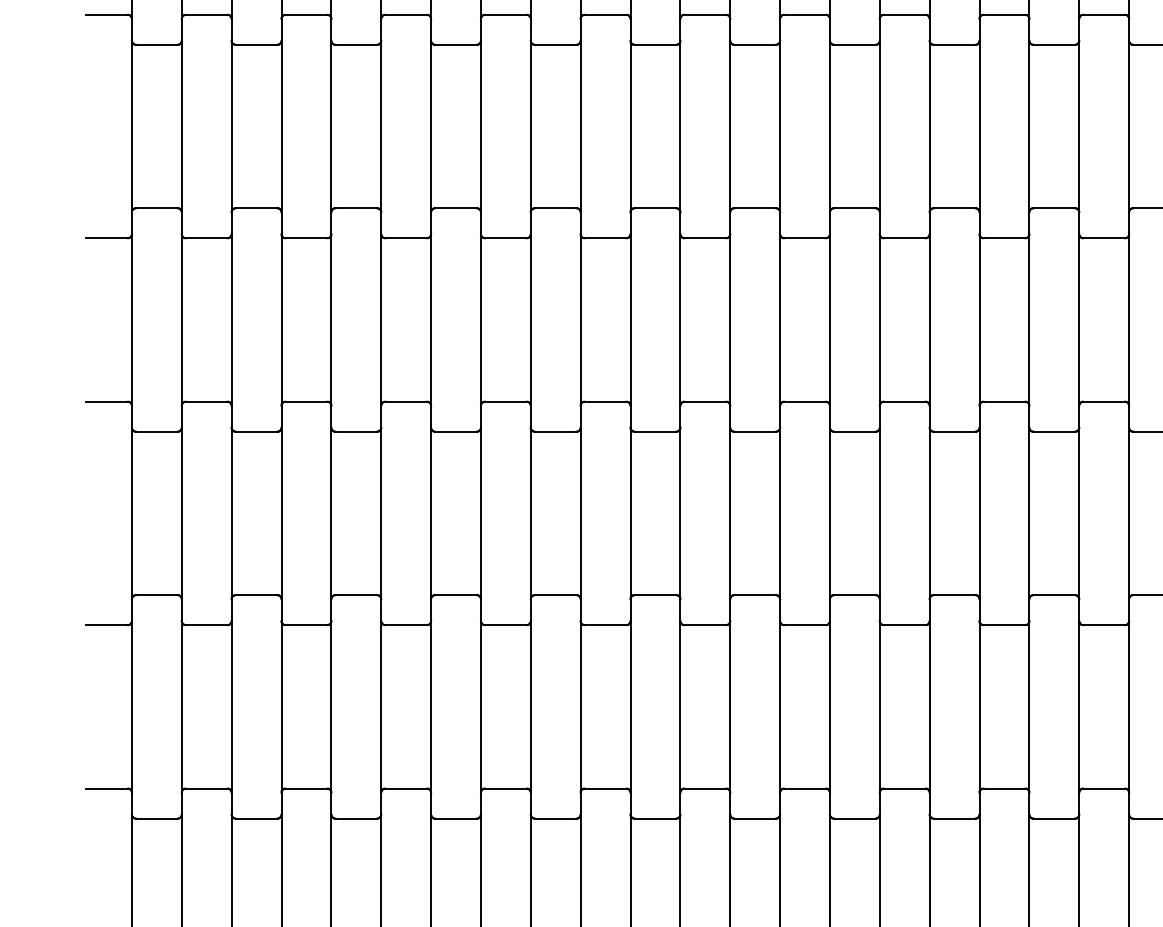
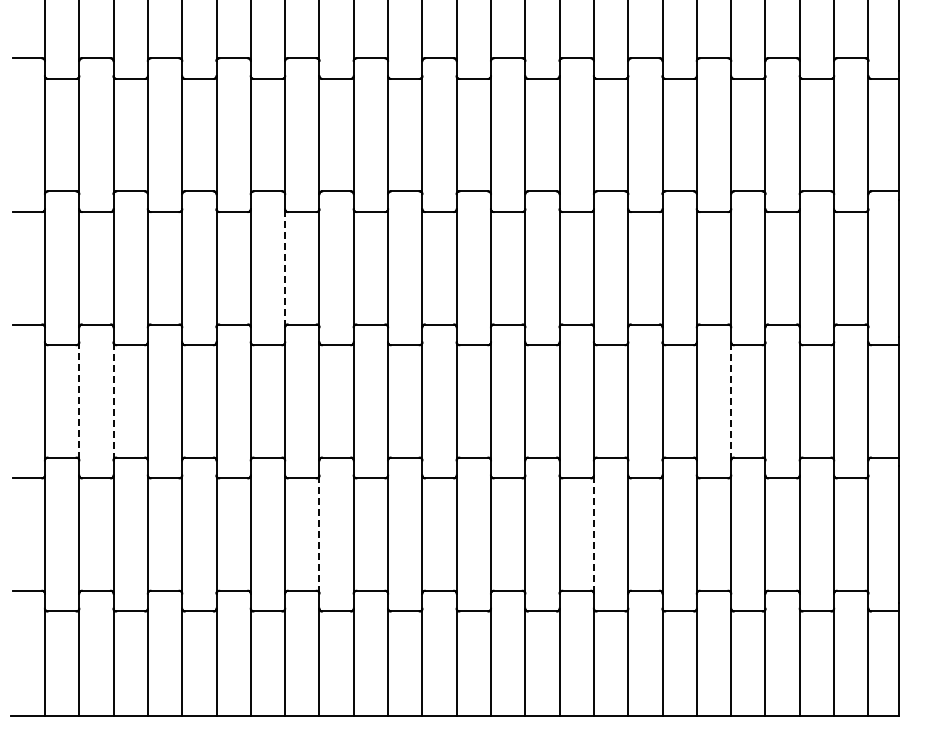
line: (481, 318) -> (285, 267), solid -> dashed
line: (231, 512) -> (113, 400), solid -> dashed
line: (1129, 512) -> (731, 400), solid -> dashed
line: (182, 513) -> (79, 401), solid -> dashed
line: (530, 708) -> (319, 535), solid -> dashed
line: (929, 708) -> (593, 535), solid -> dashed

